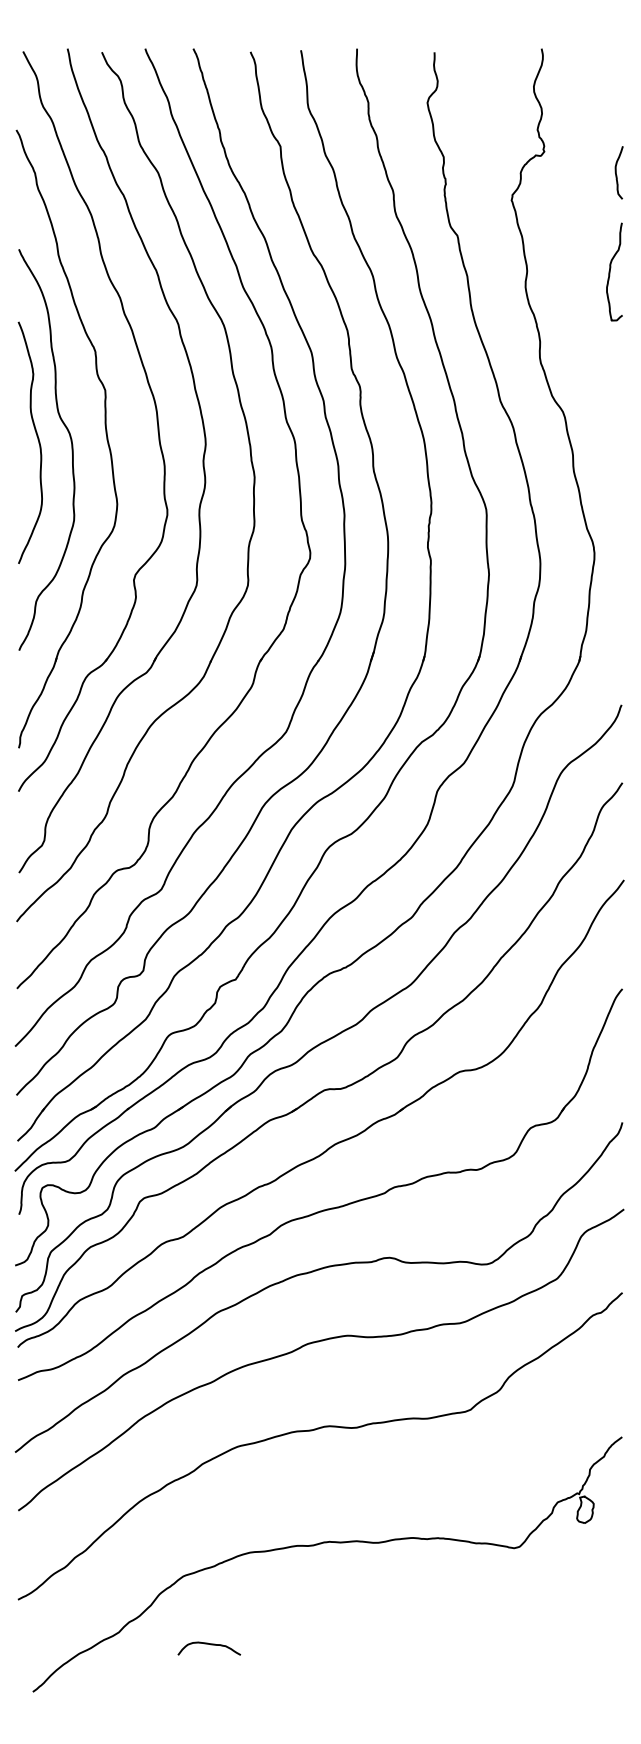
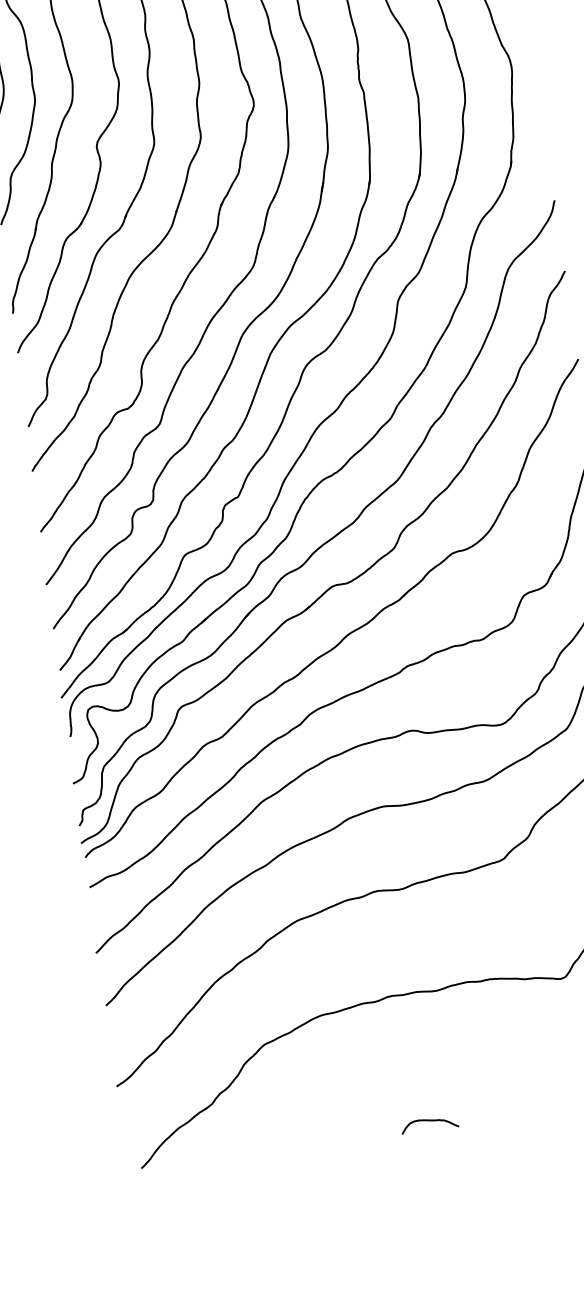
curve: (210, 1645) -> (430, 1121), moved

